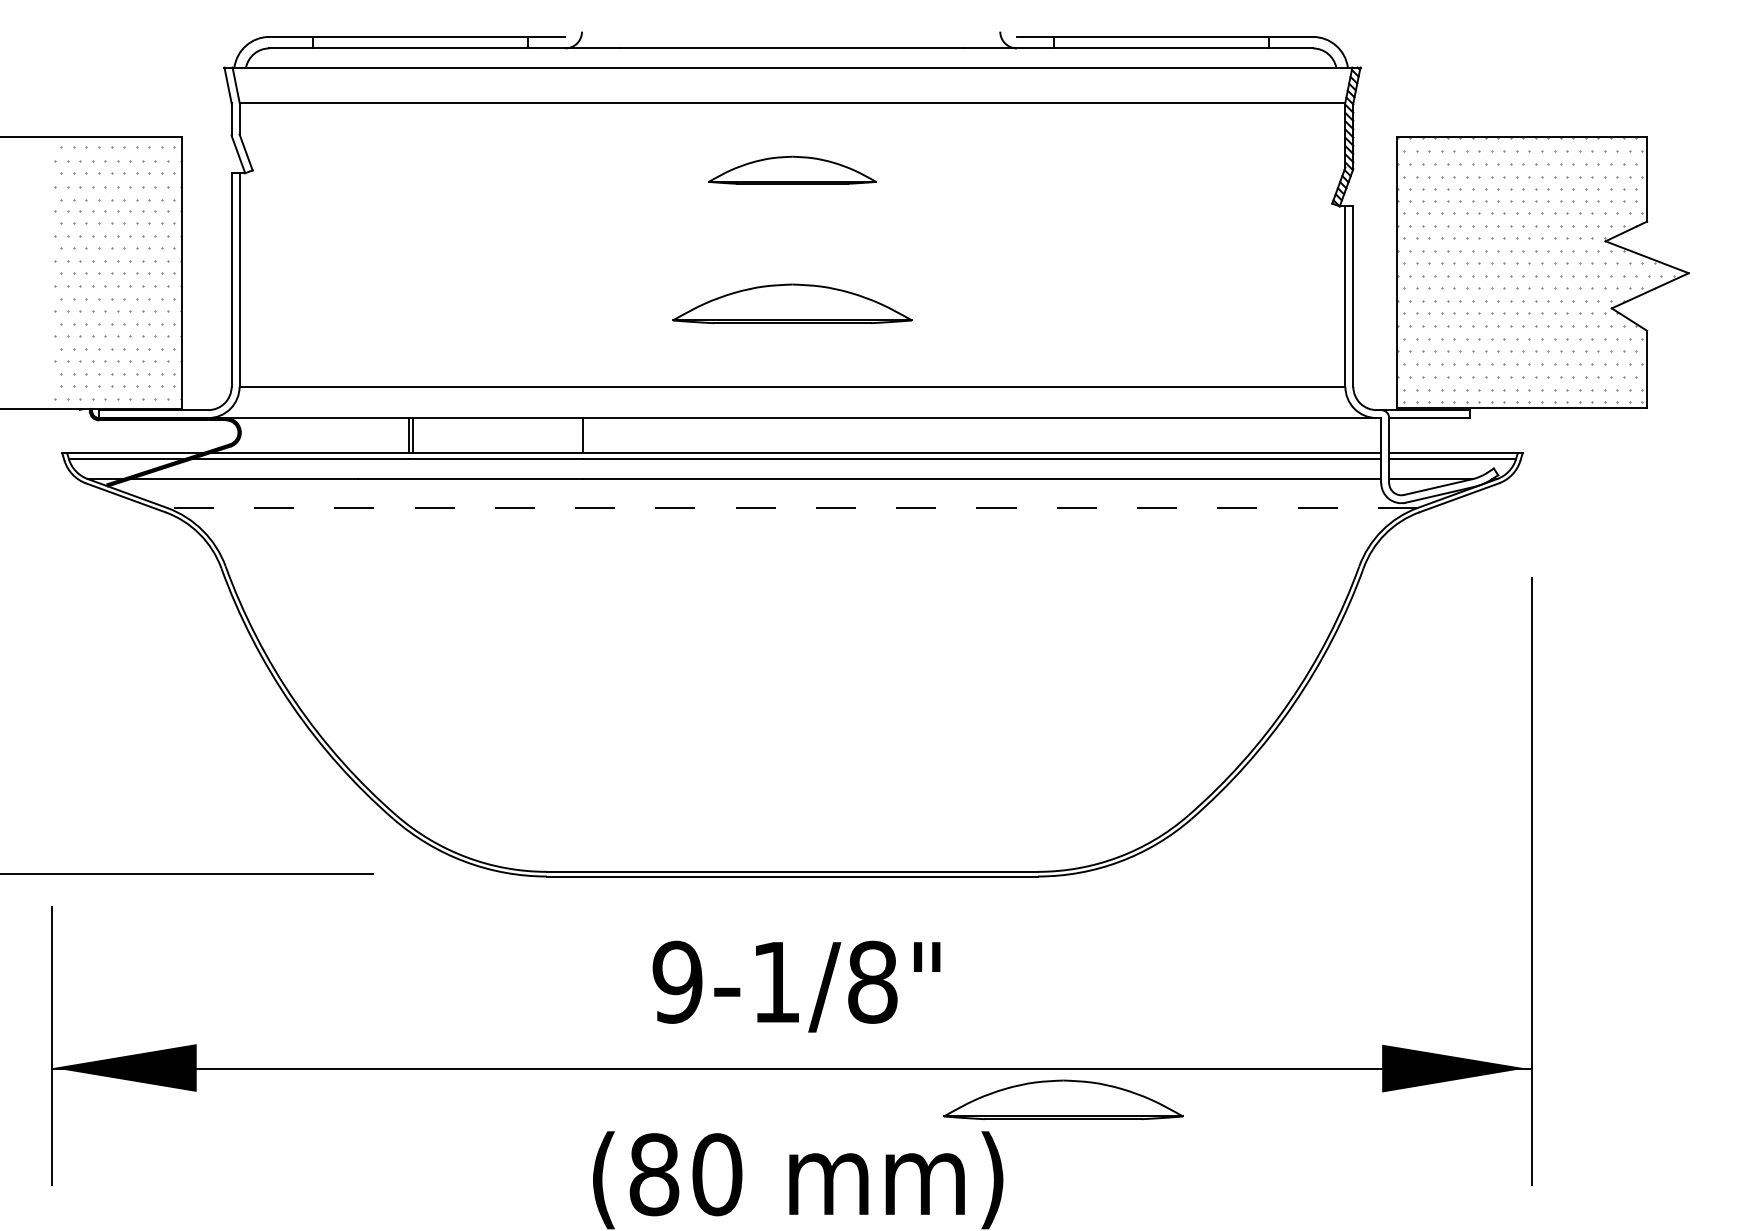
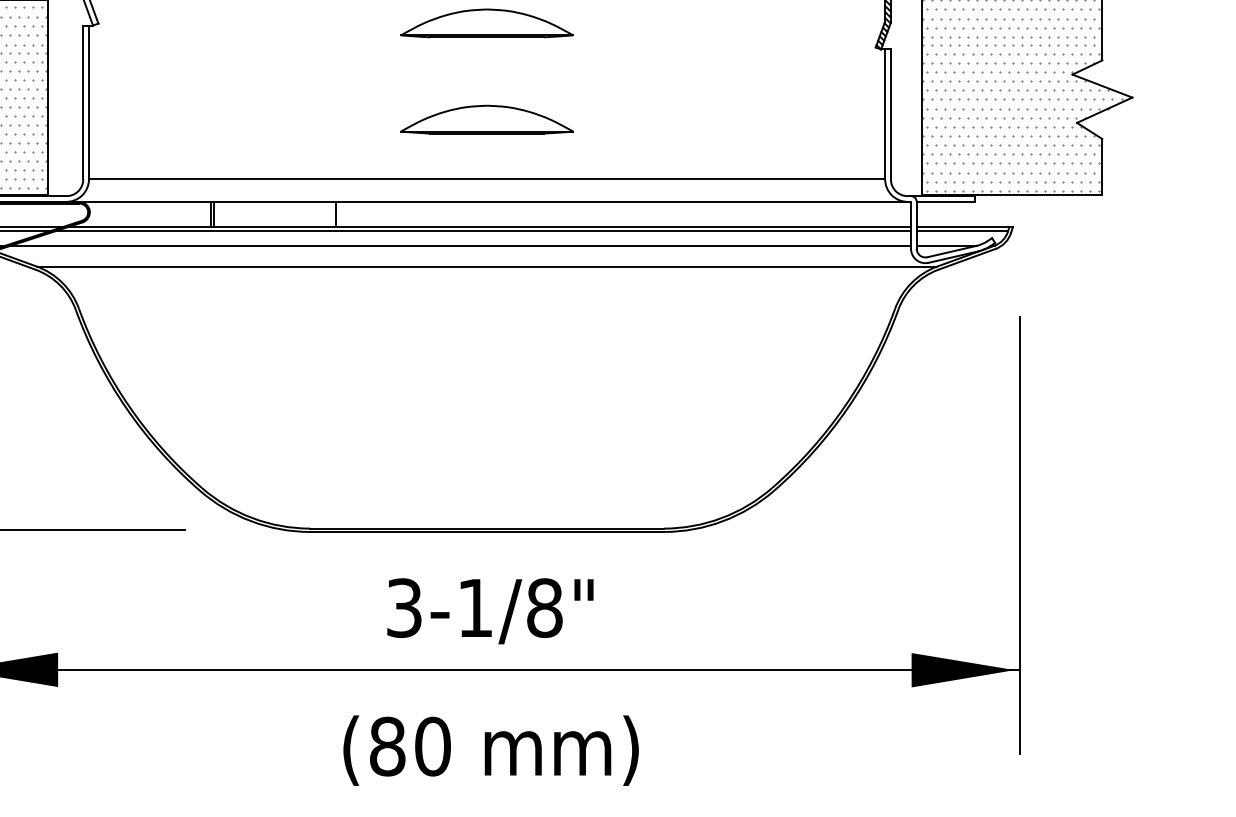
part: (792, 170) -> (487, 23), size x1.43
line: (791, 507) -> (486, 266), dashed -> solid
text: (677, 981) -> (404, 607), 9-1/8" -> 3-1/8"
part: (1063, 1099) -> (682, 692), removed

